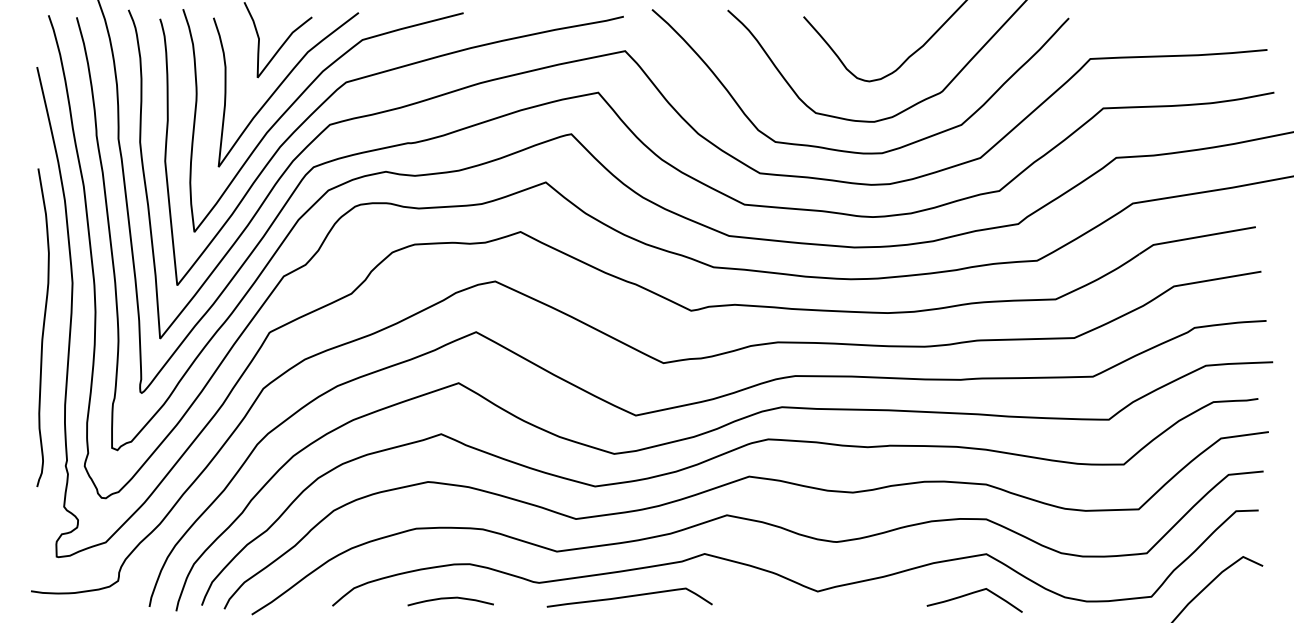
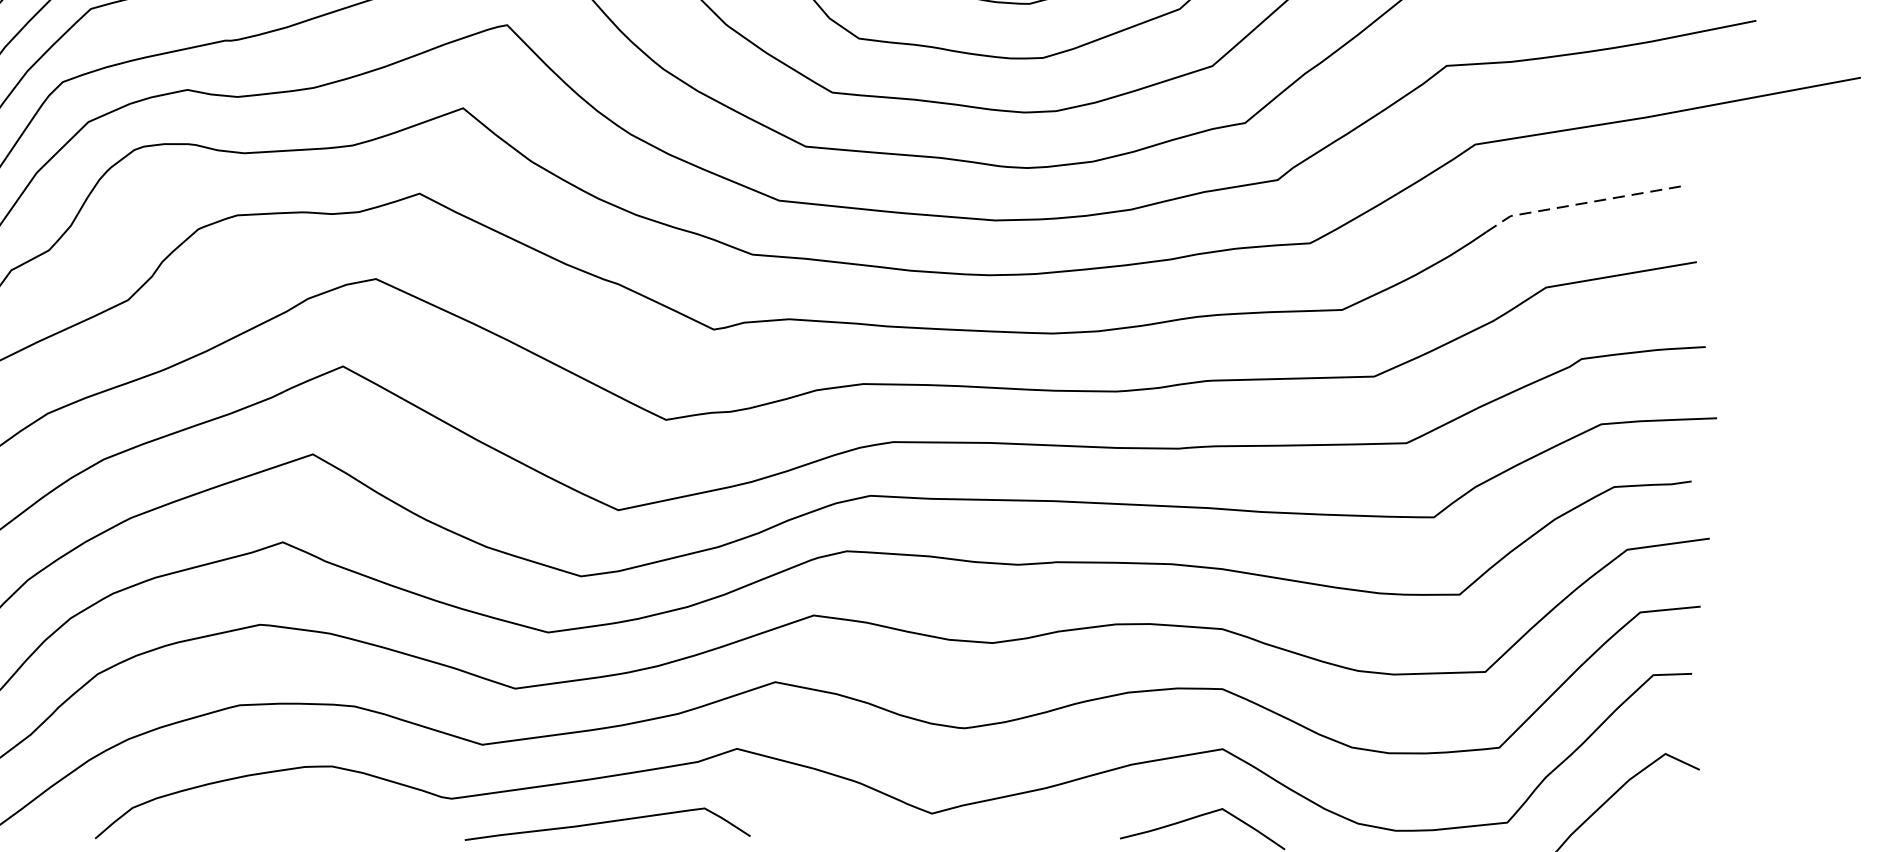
line: (1196, 237) -> (1584, 203), solid -> dashed
curve: (450, 598) -> (298, 825), removed

